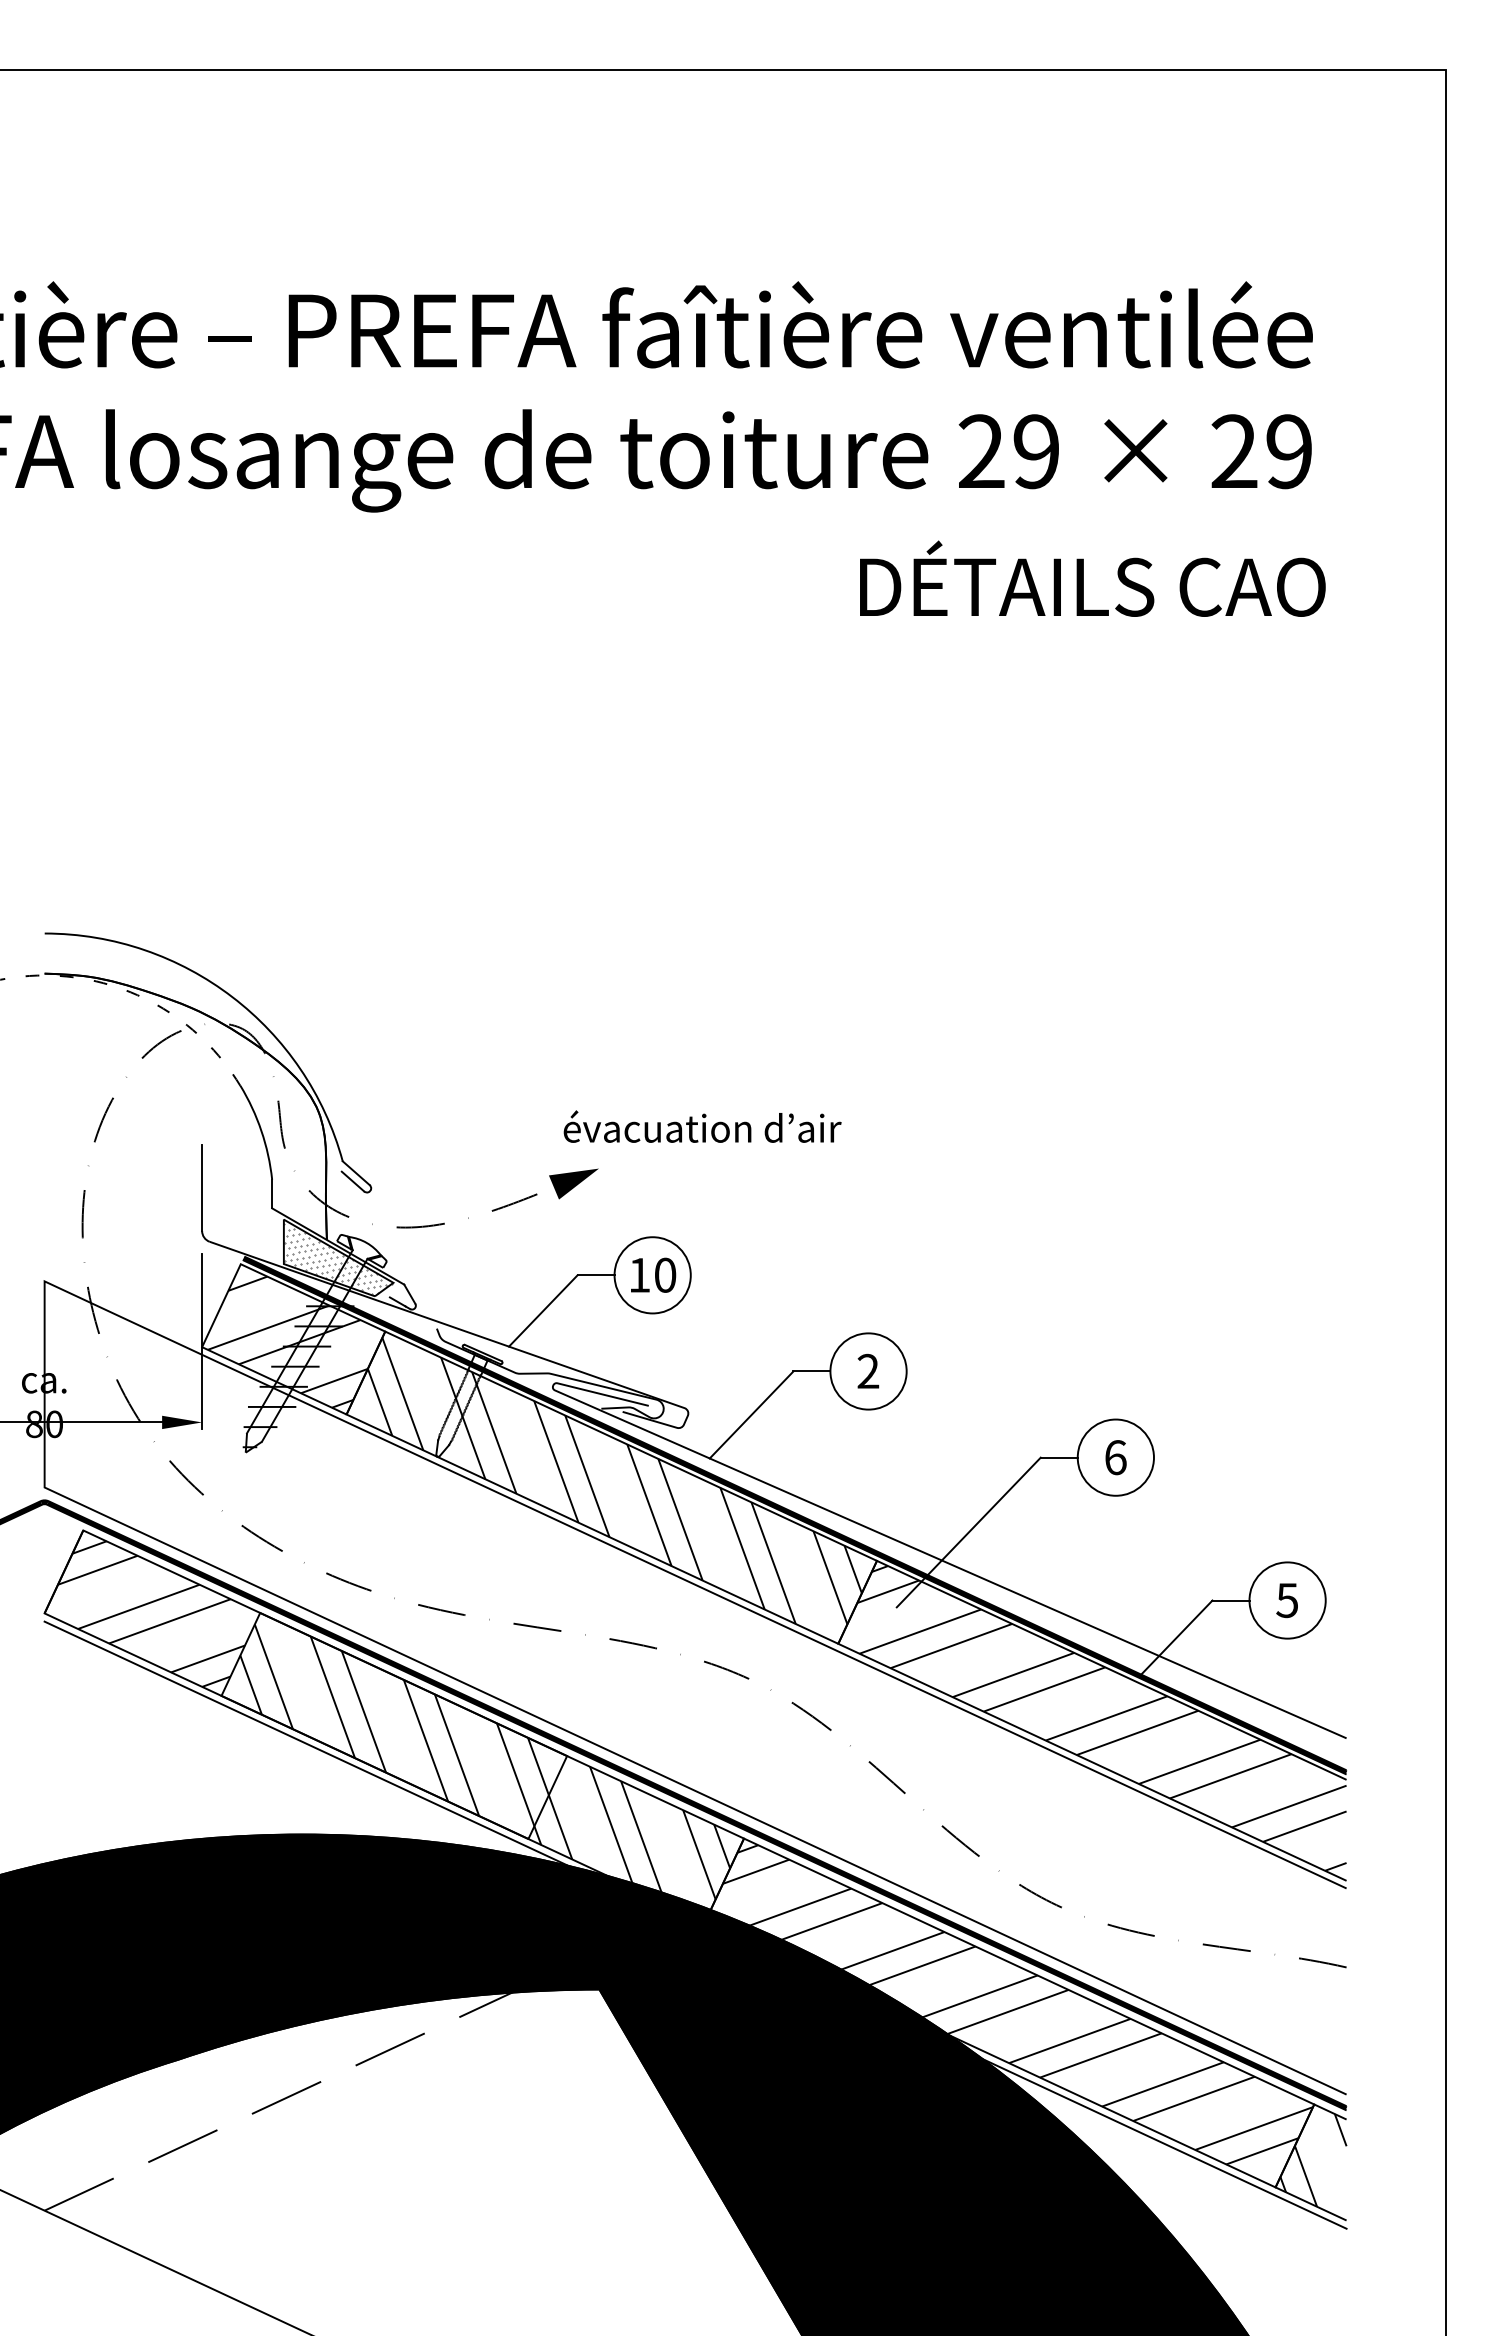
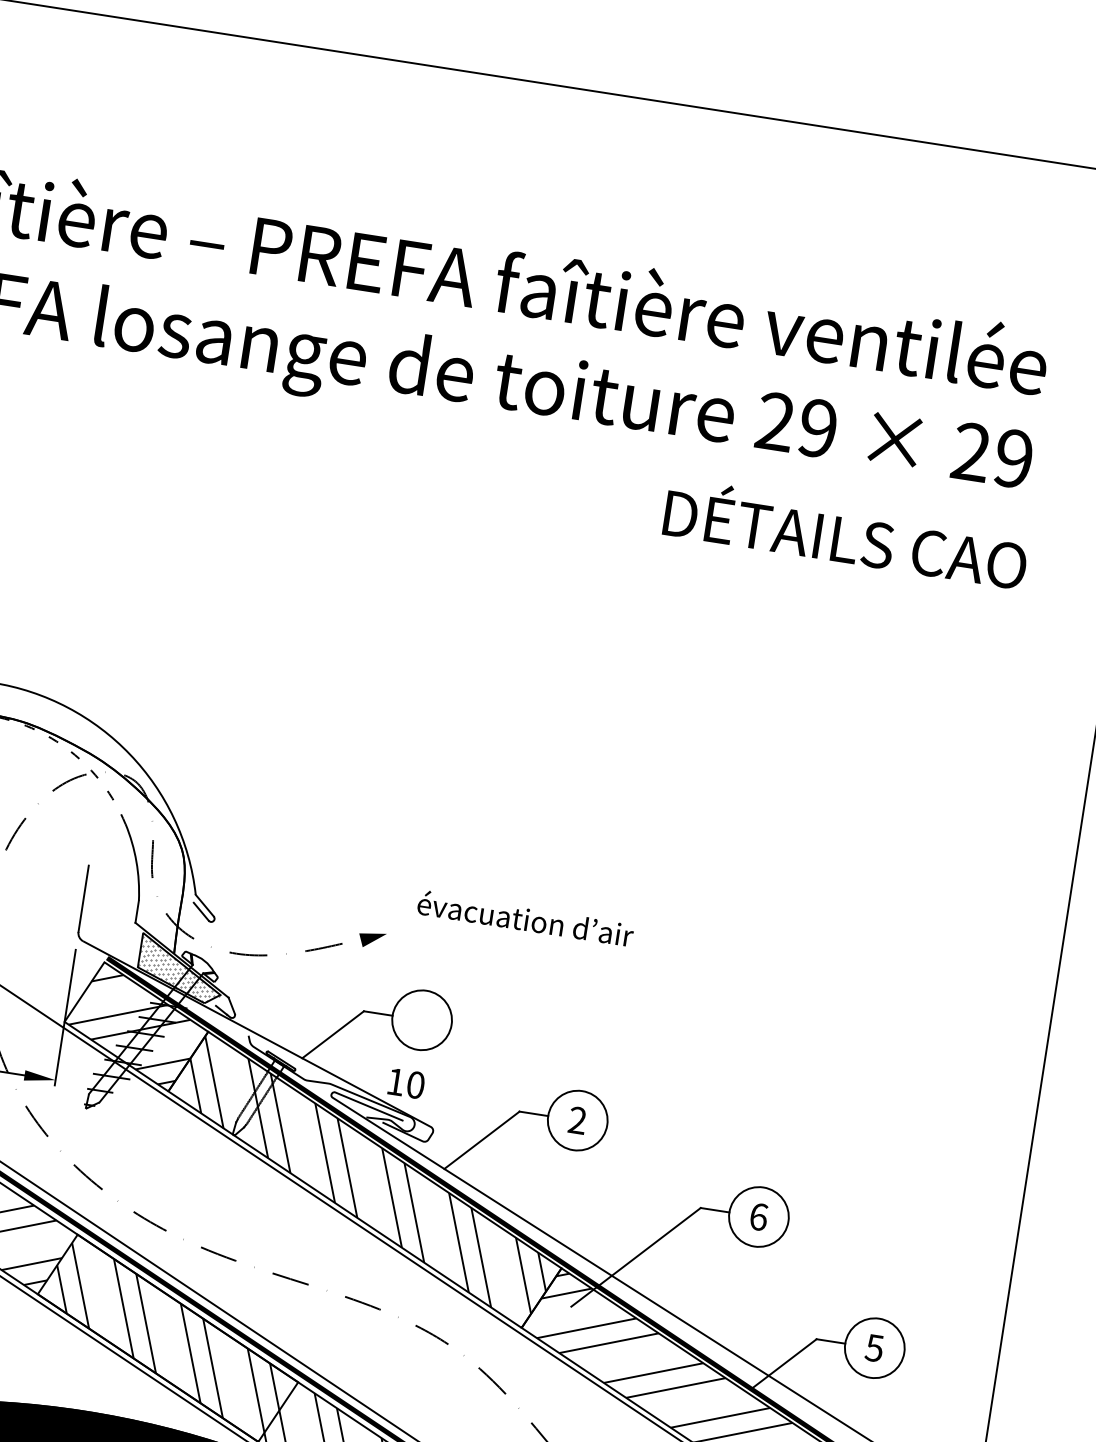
text: (702, 1126) -> (525, 918), moved
part: (573, 1183) -> (371, 939), size x0.7
text: (653, 1274) -> (406, 1083), moved

